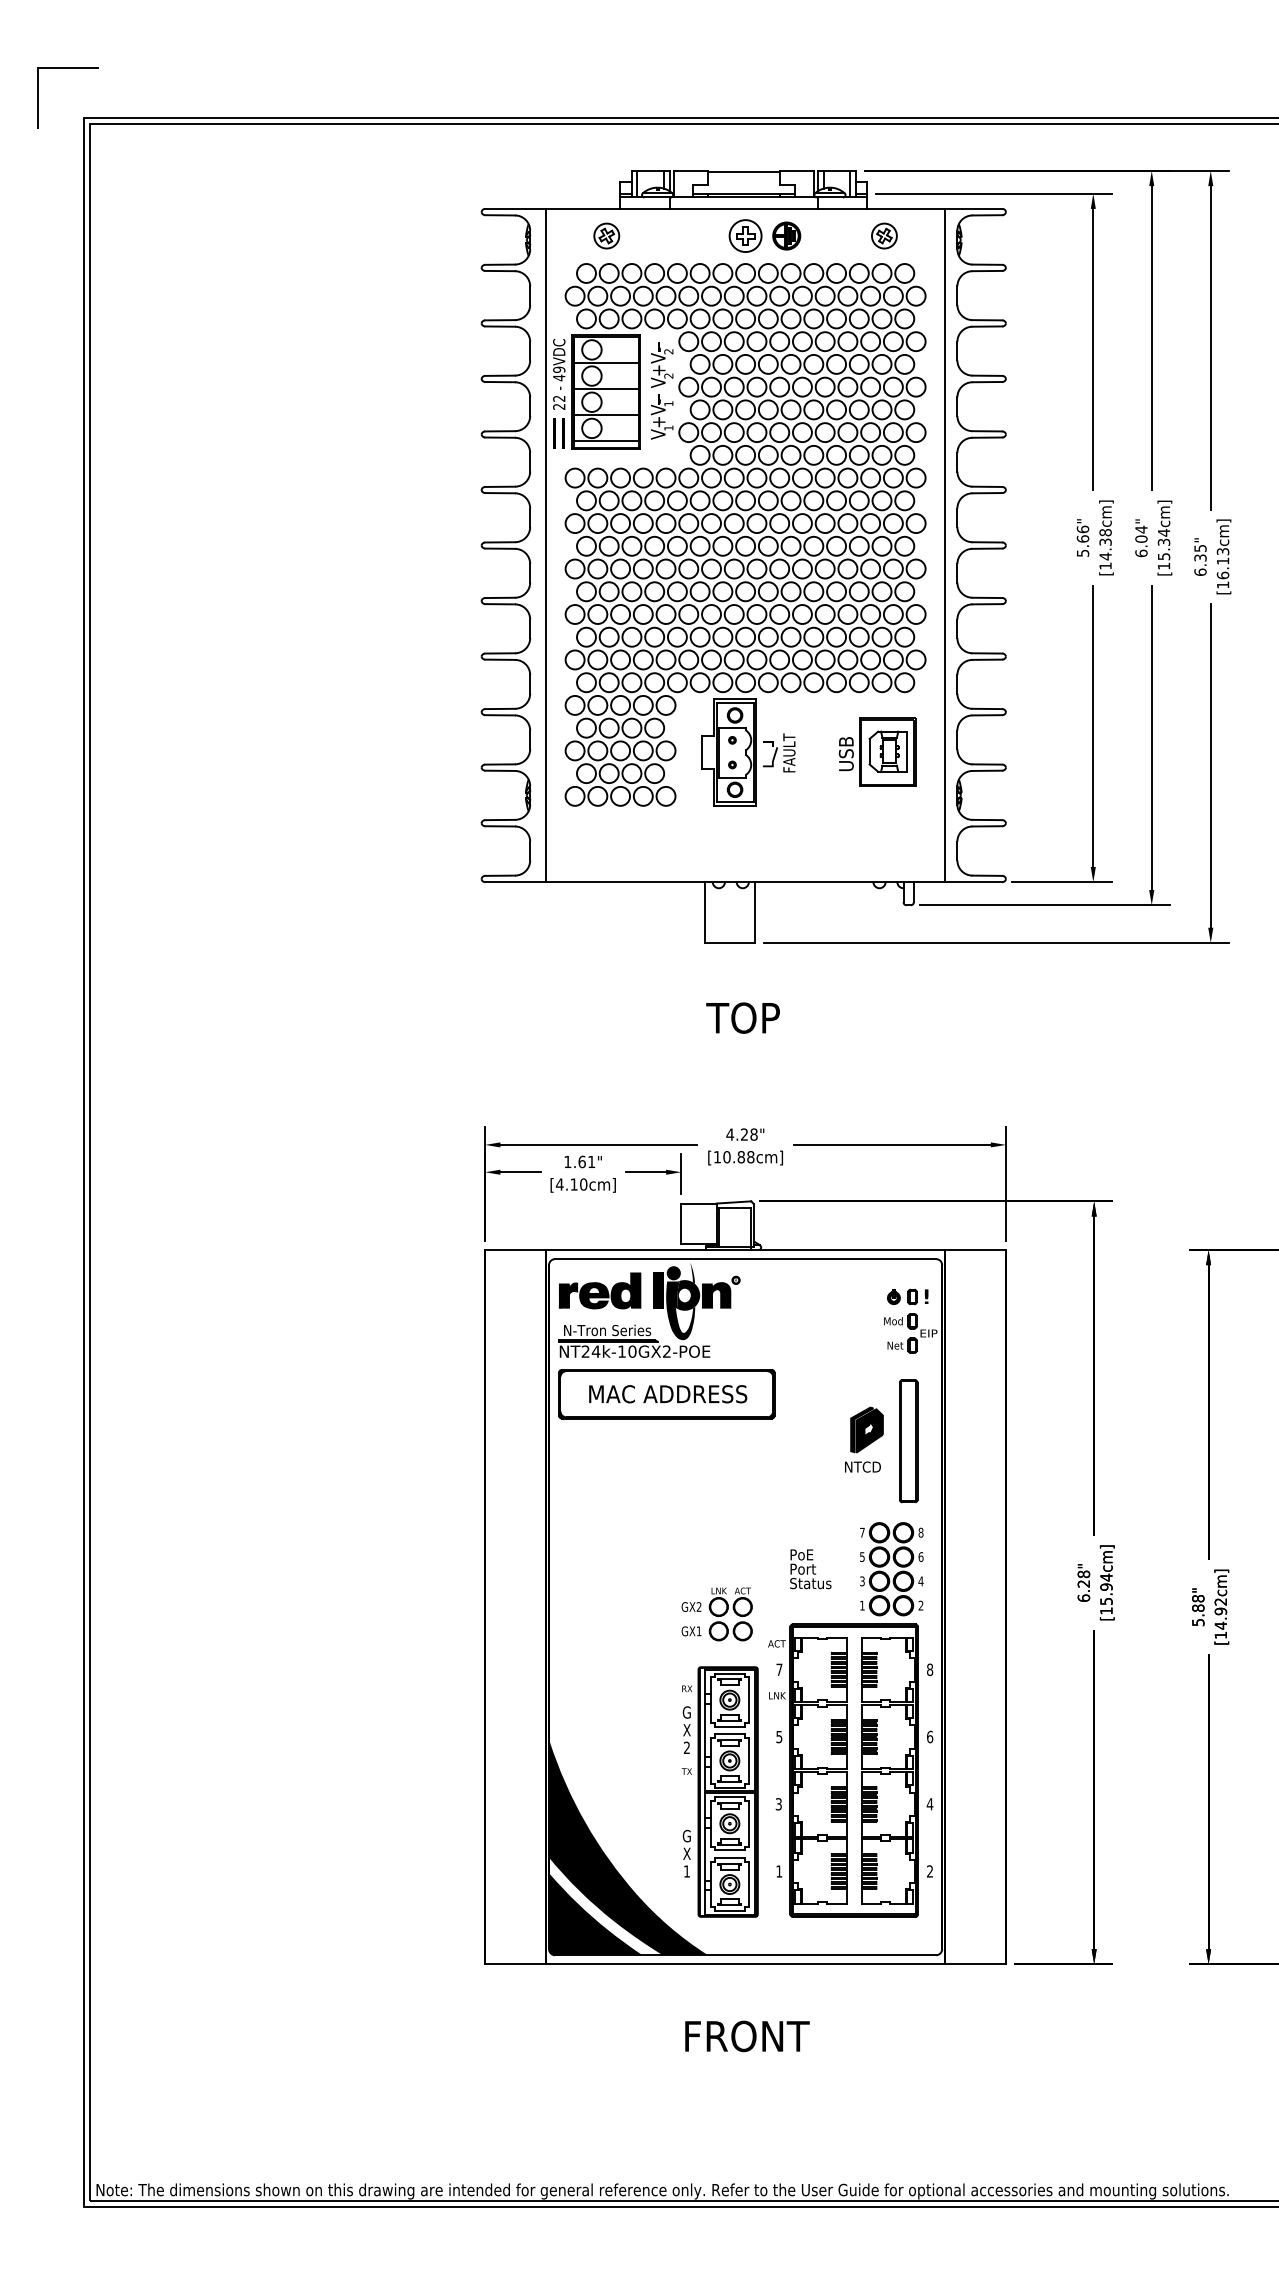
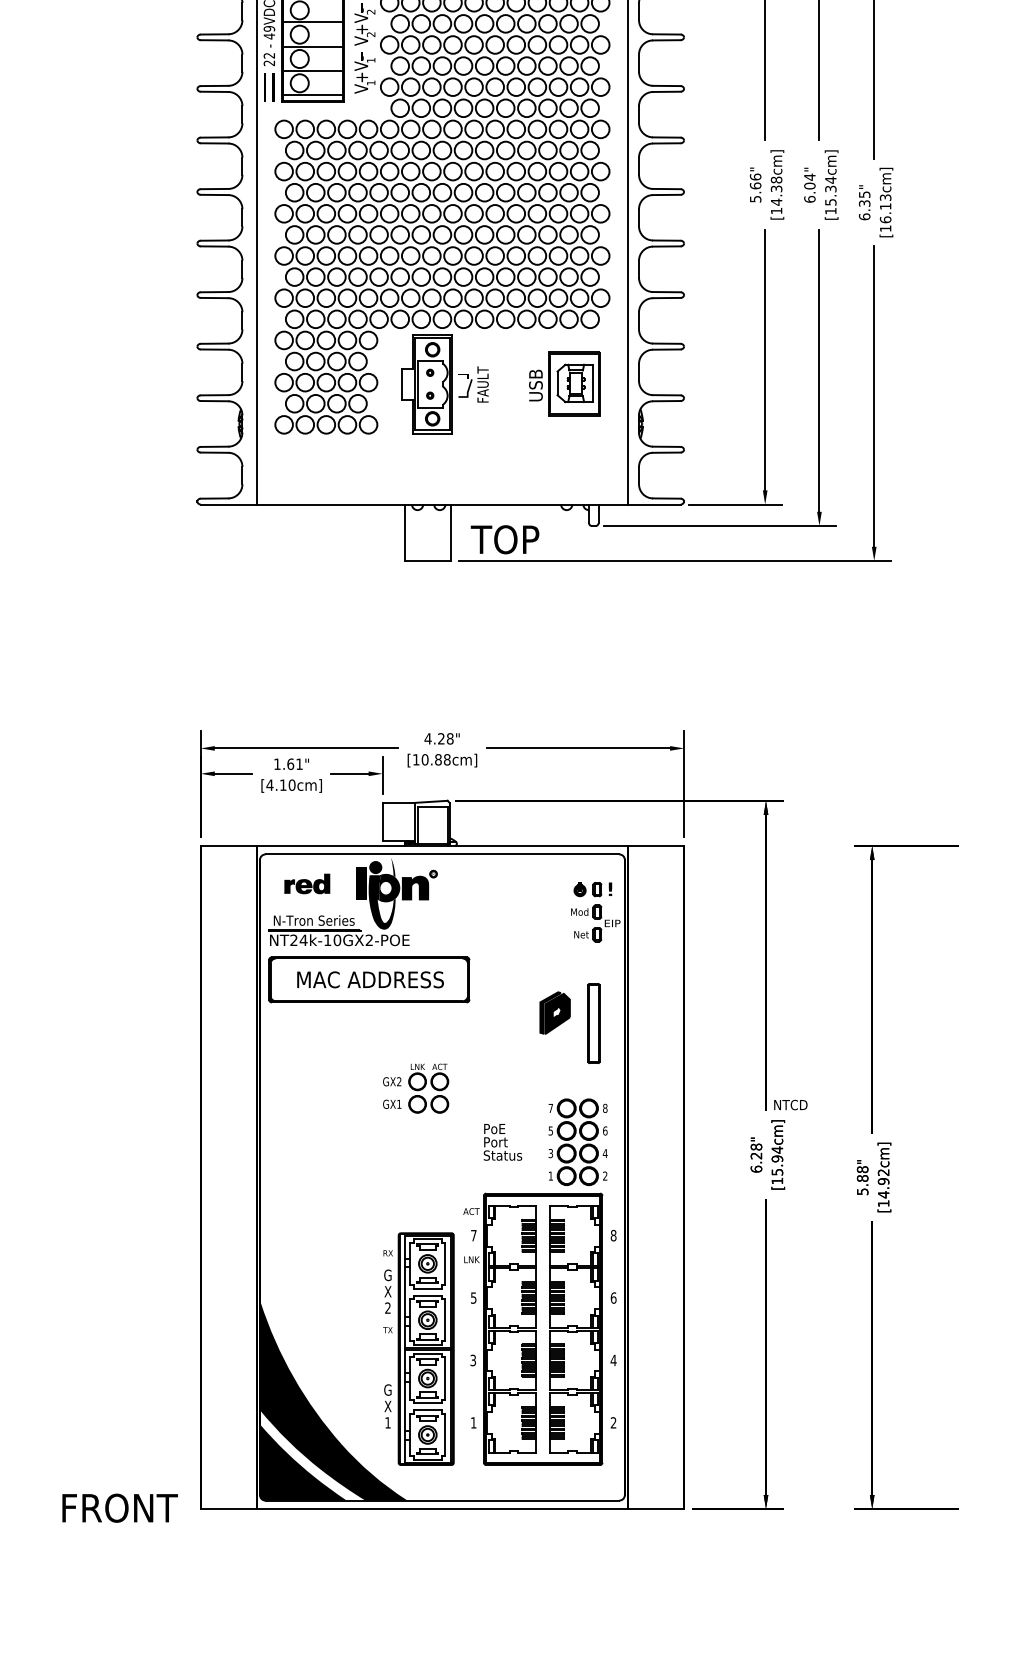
text: (742, 1017) -> (504, 539), moved
part: (599, 1290) -> (306, 883), size x0.6
part: (908, 1441) -> (593, 1023), size x0.7
text: (862, 1466) -> (790, 1104), moved
part: (716, 1614) -> (415, 1088), moved
text: (747, 2036) -> (120, 1508), moved

